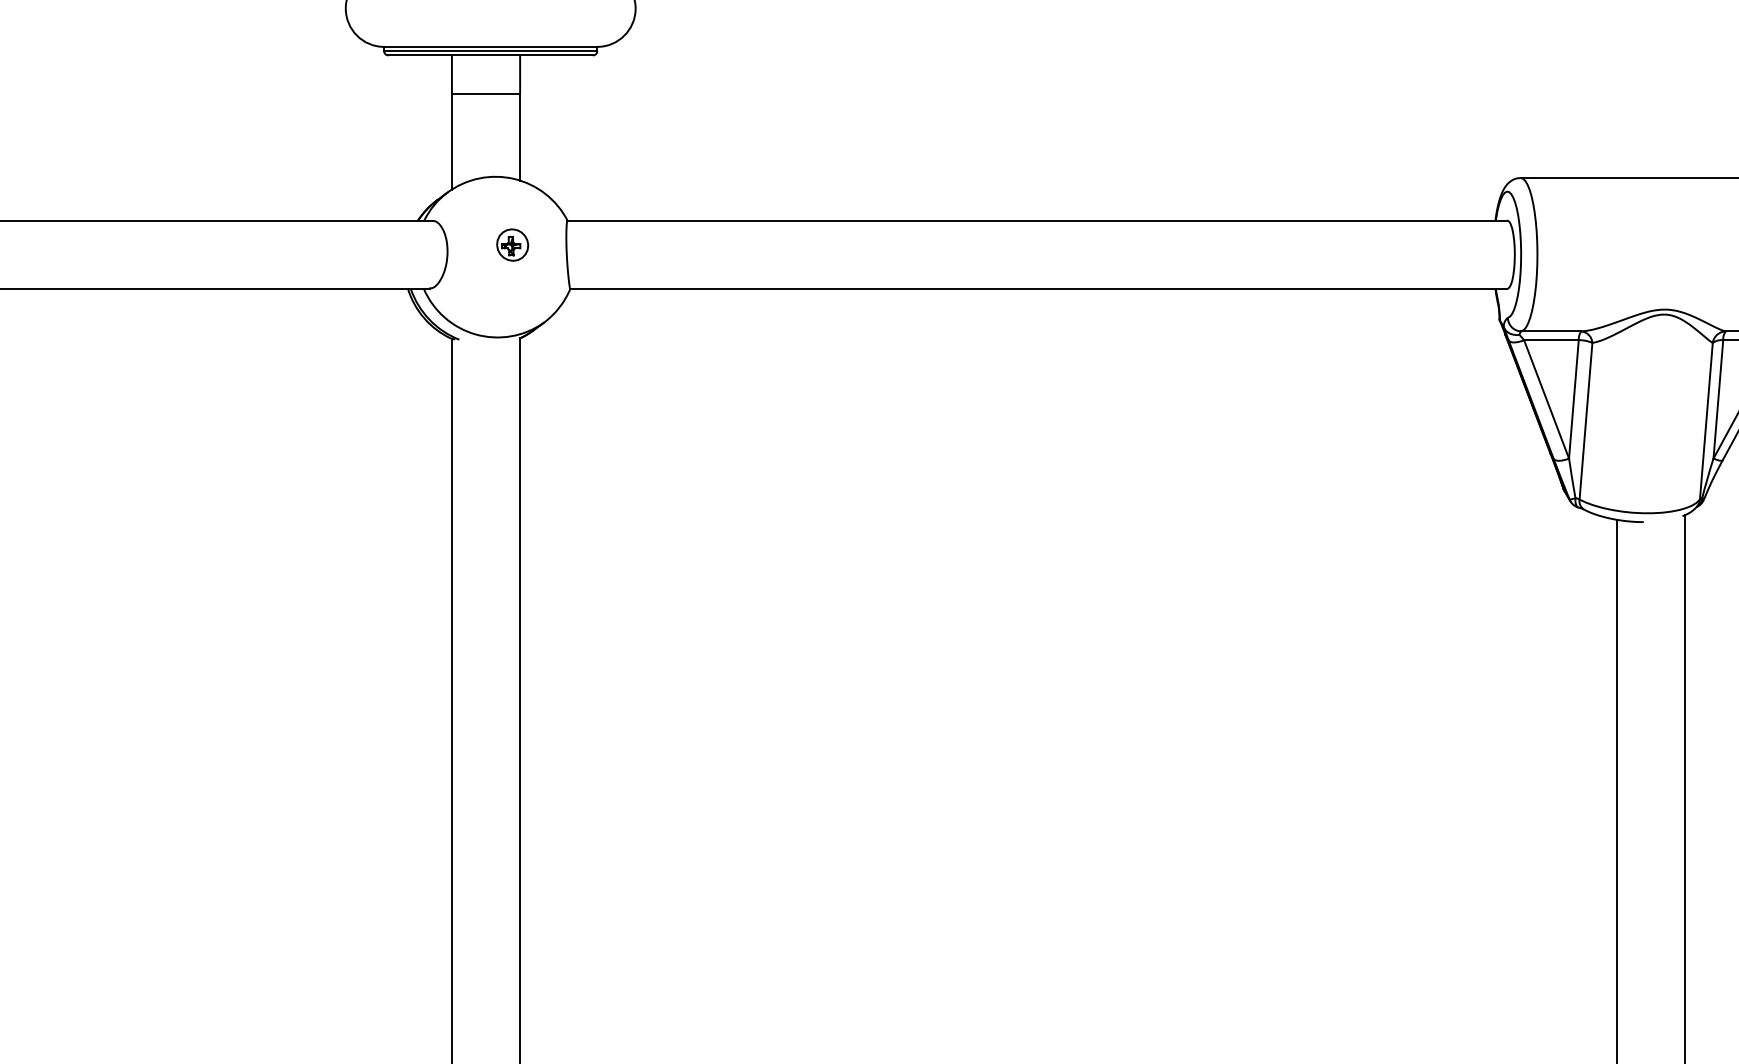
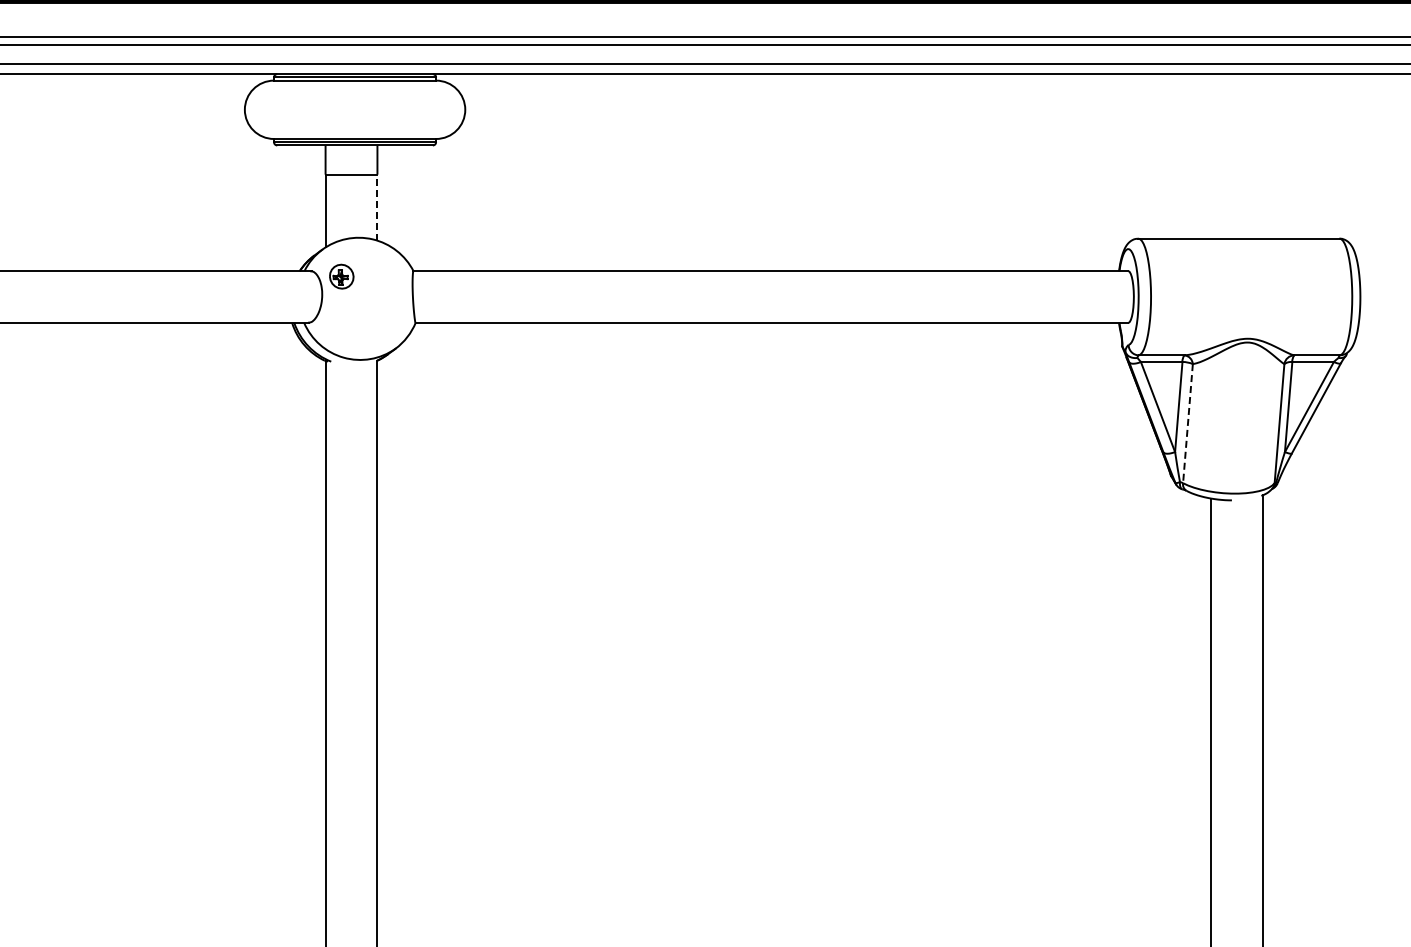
line: (520, 137) -> (377, 207), solid -> dashed
part: (512, 244) -> (341, 276), moved
line: (1585, 421) -> (1187, 423), solid -> dashed

